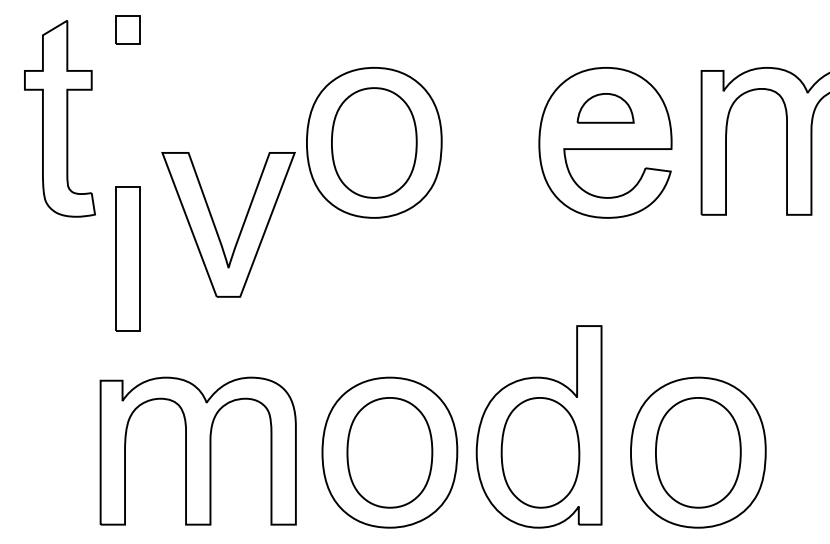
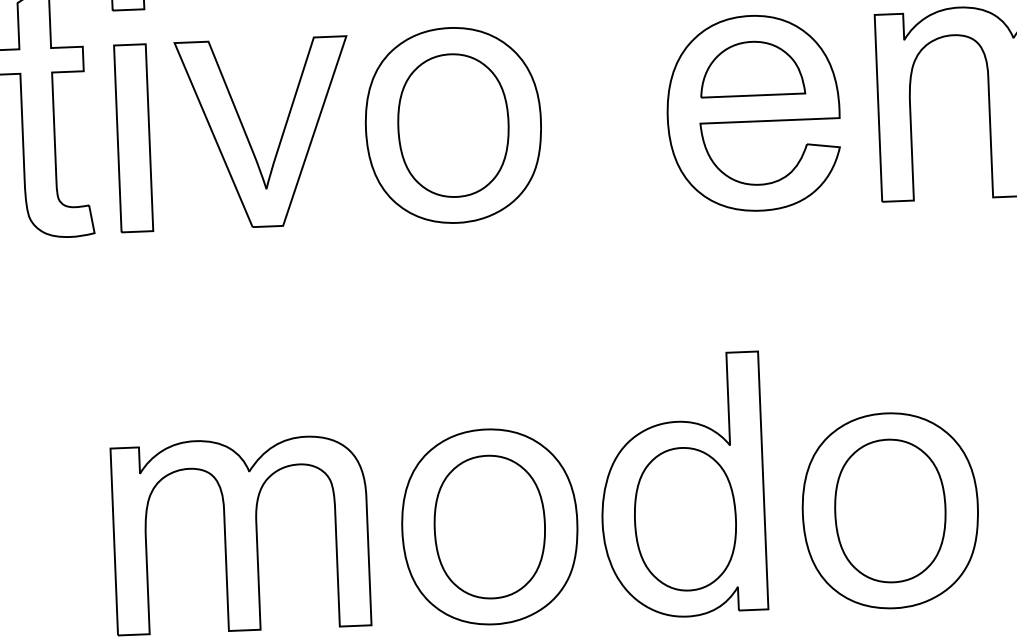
part: (605, 107) -> (751, 67), size x1.43
part: (216, 227) -> (248, 137), moved
part: (127, 258) -> (132, 137), moved

